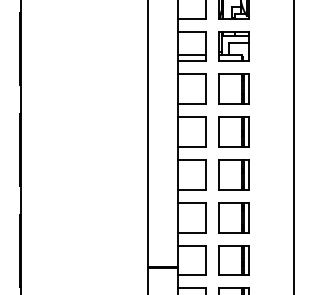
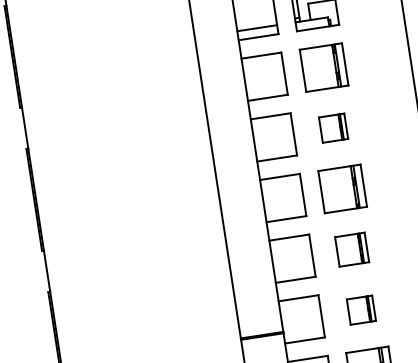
part: (233, 131) -> (333, 127), size x0.6
part: (233, 217) -> (351, 249), size x0.7
part: (233, 260) -> (360, 310), size x0.6

